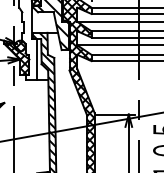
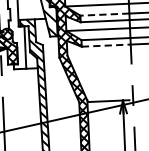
line: (115, 31) -> (105, 14), solid -> dashed
line: (115, 61) -> (106, 46), solid -> dashed

